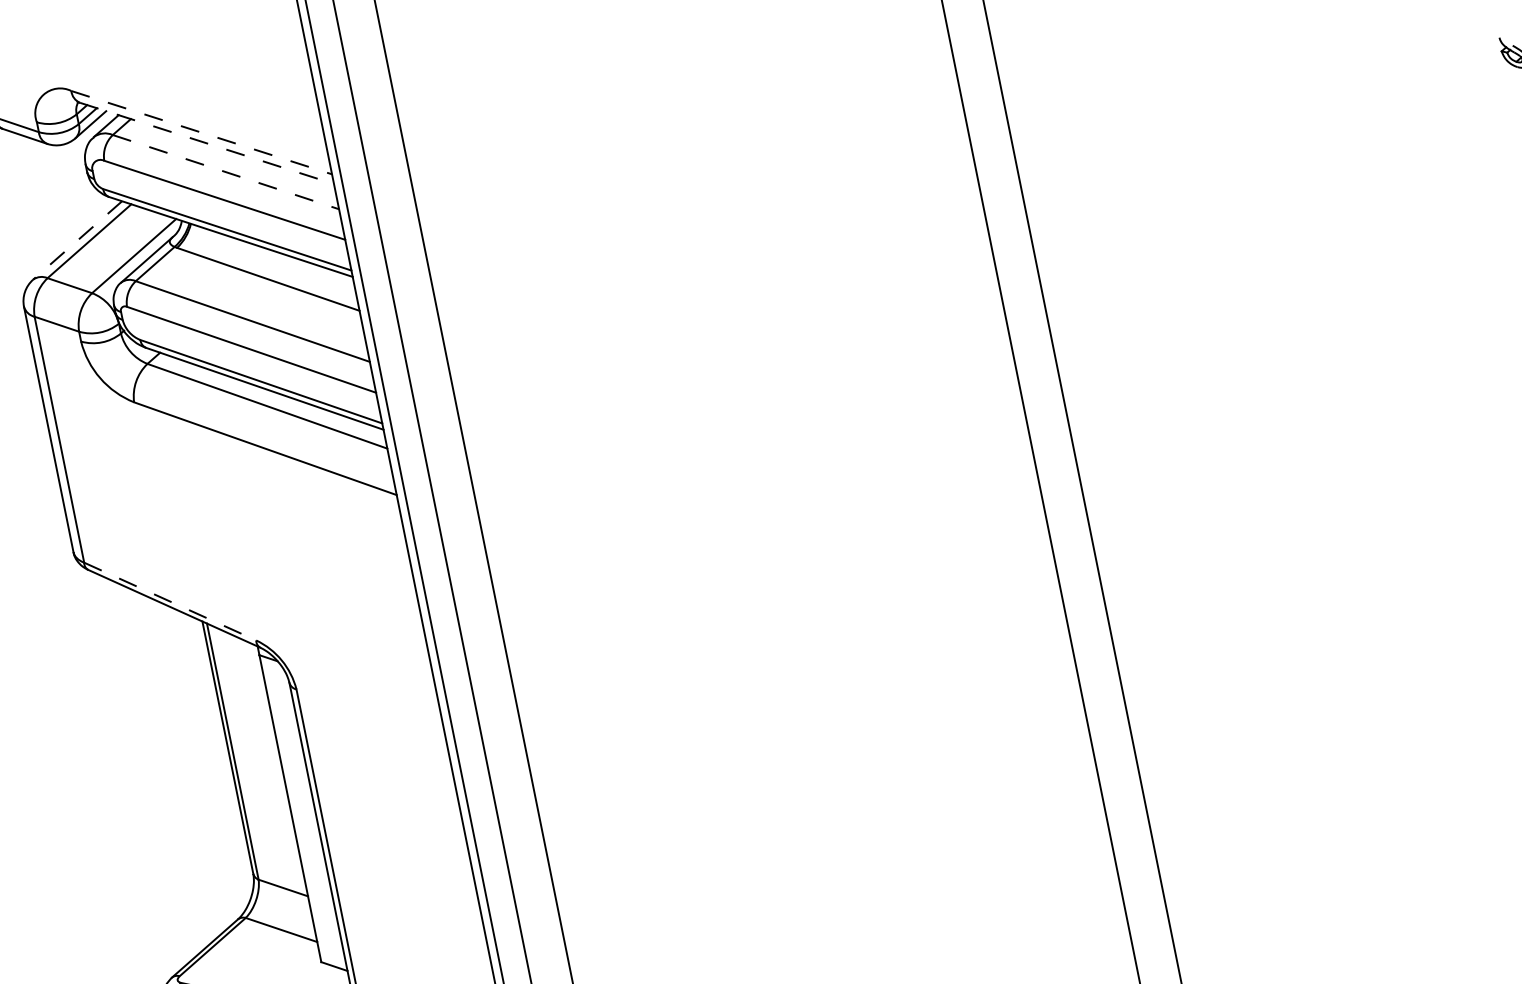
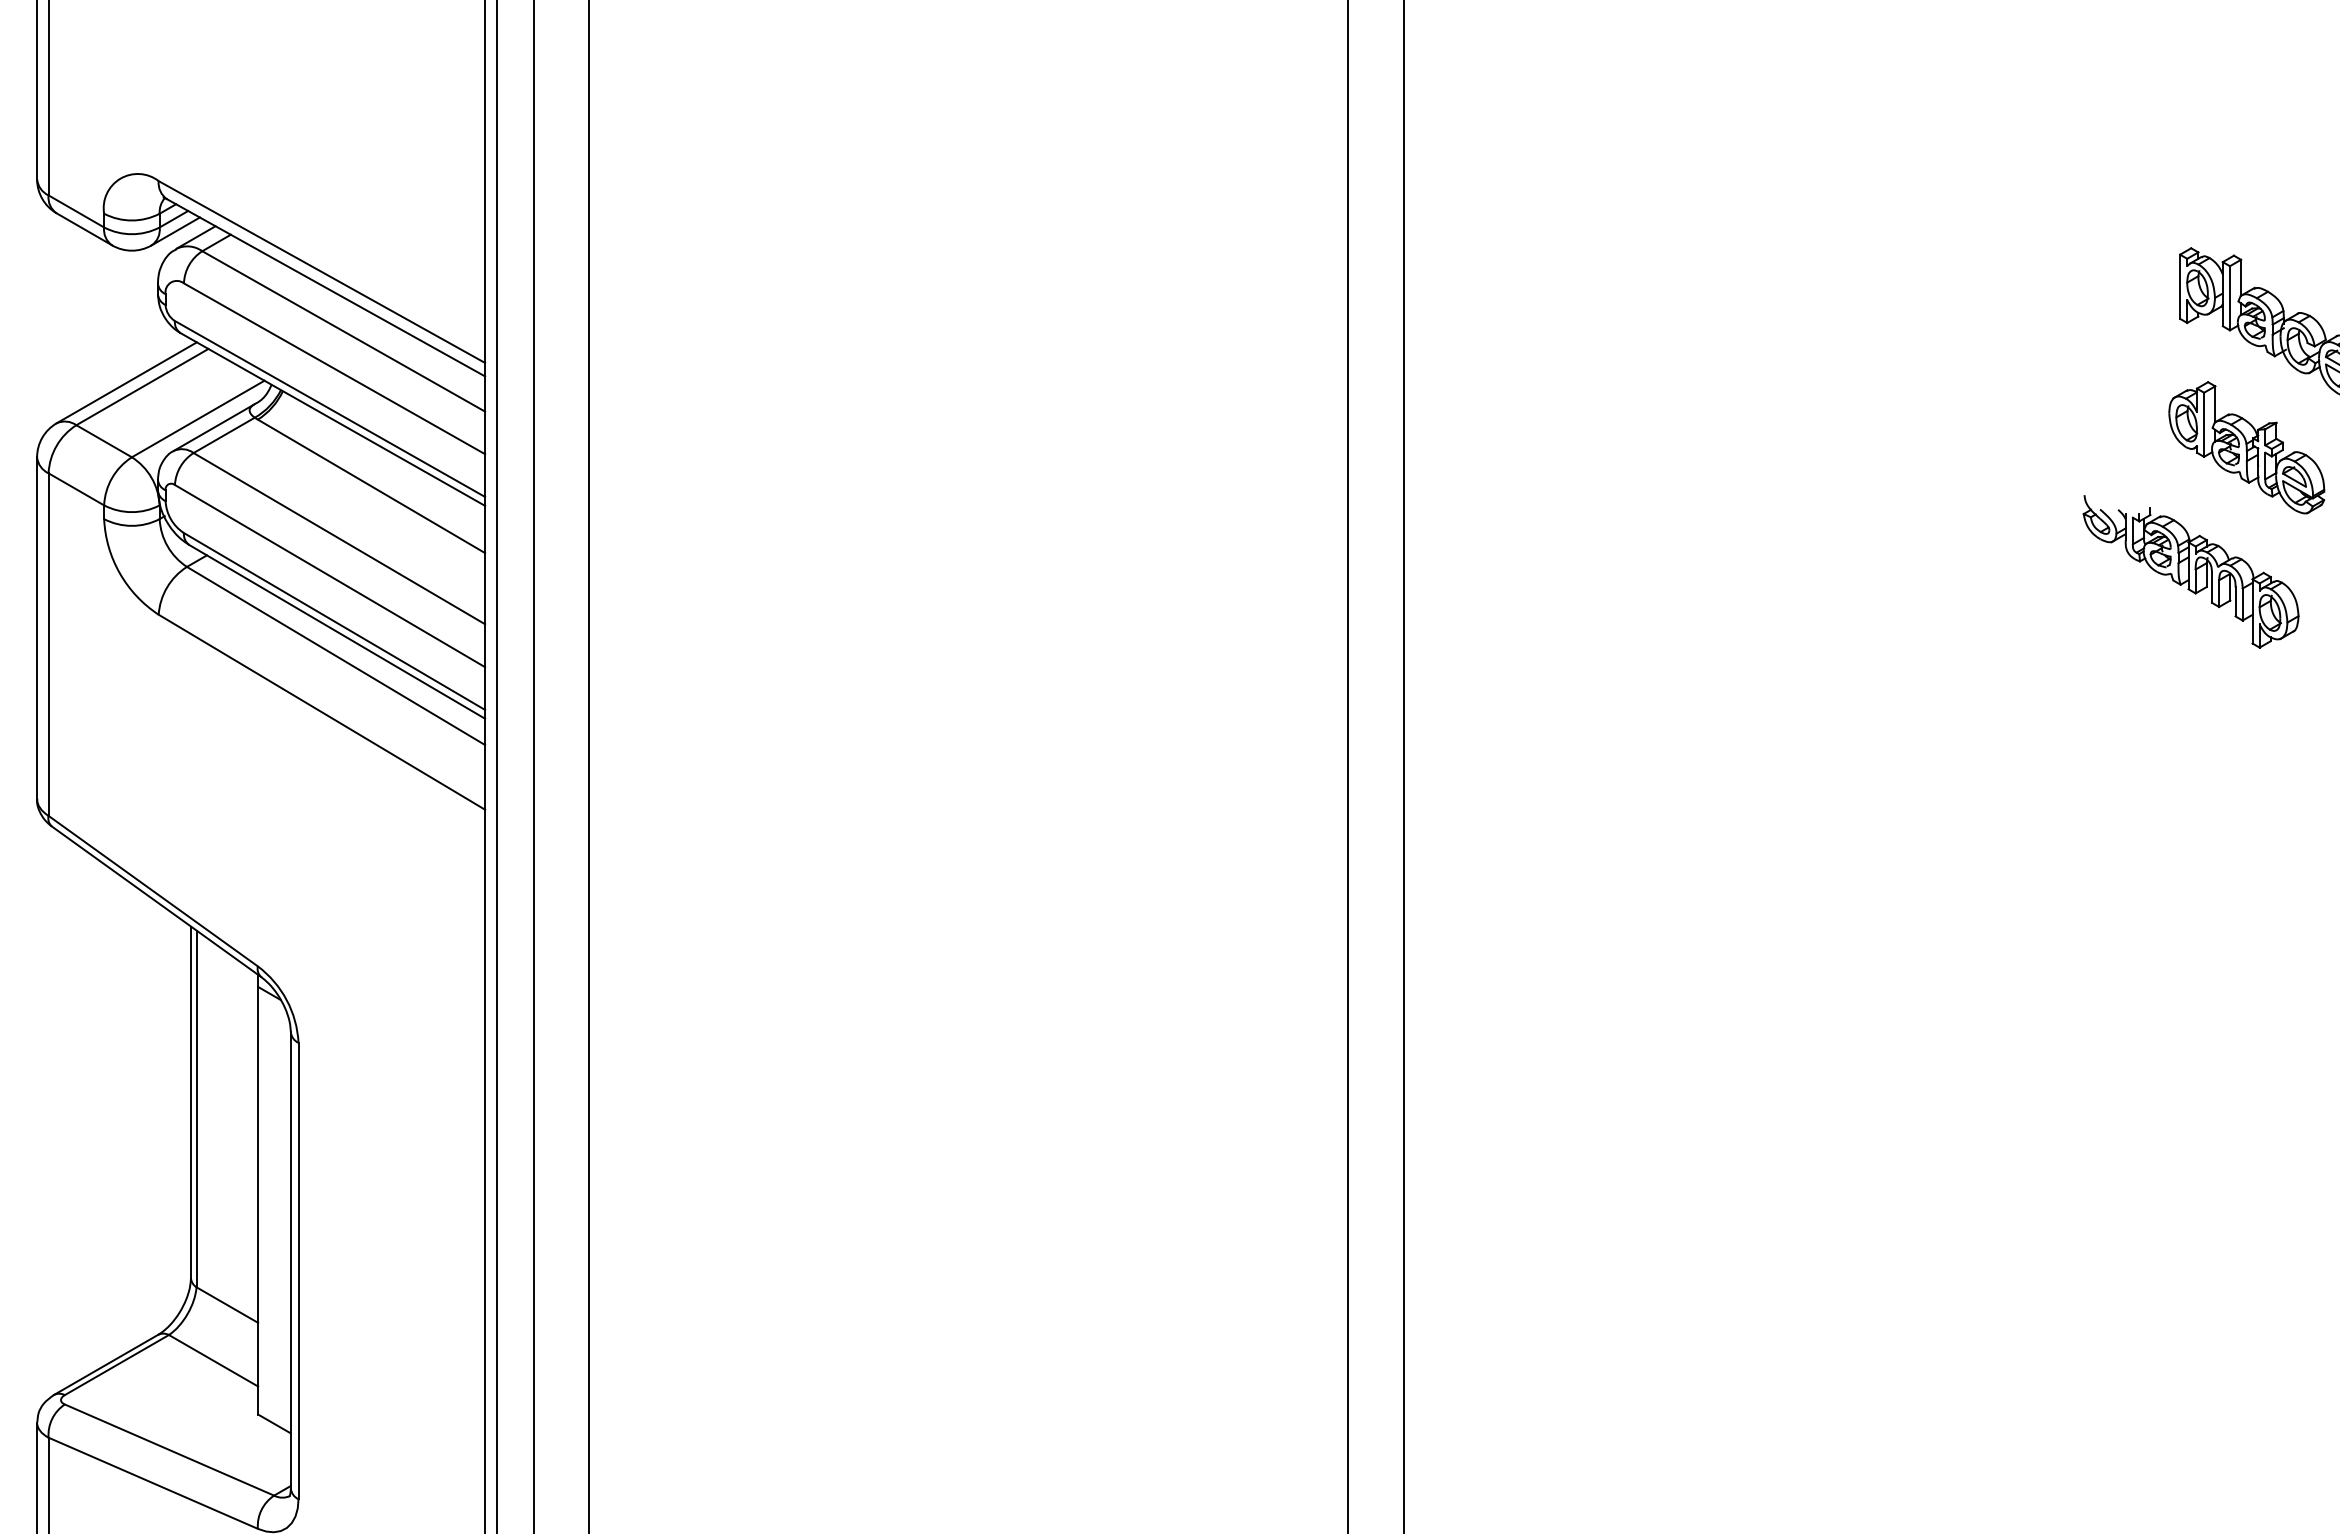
line: (201, 133) -> (321, 272), dashed -> solid
line: (207, 143) -> (326, 287), dashed -> solid
line: (225, 172) -> (343, 331), dashed -> solid
line: (77, 240) -> (126, 382), dashed -> solid
line: (170, 601) -> (153, 891), dashed -> solid

